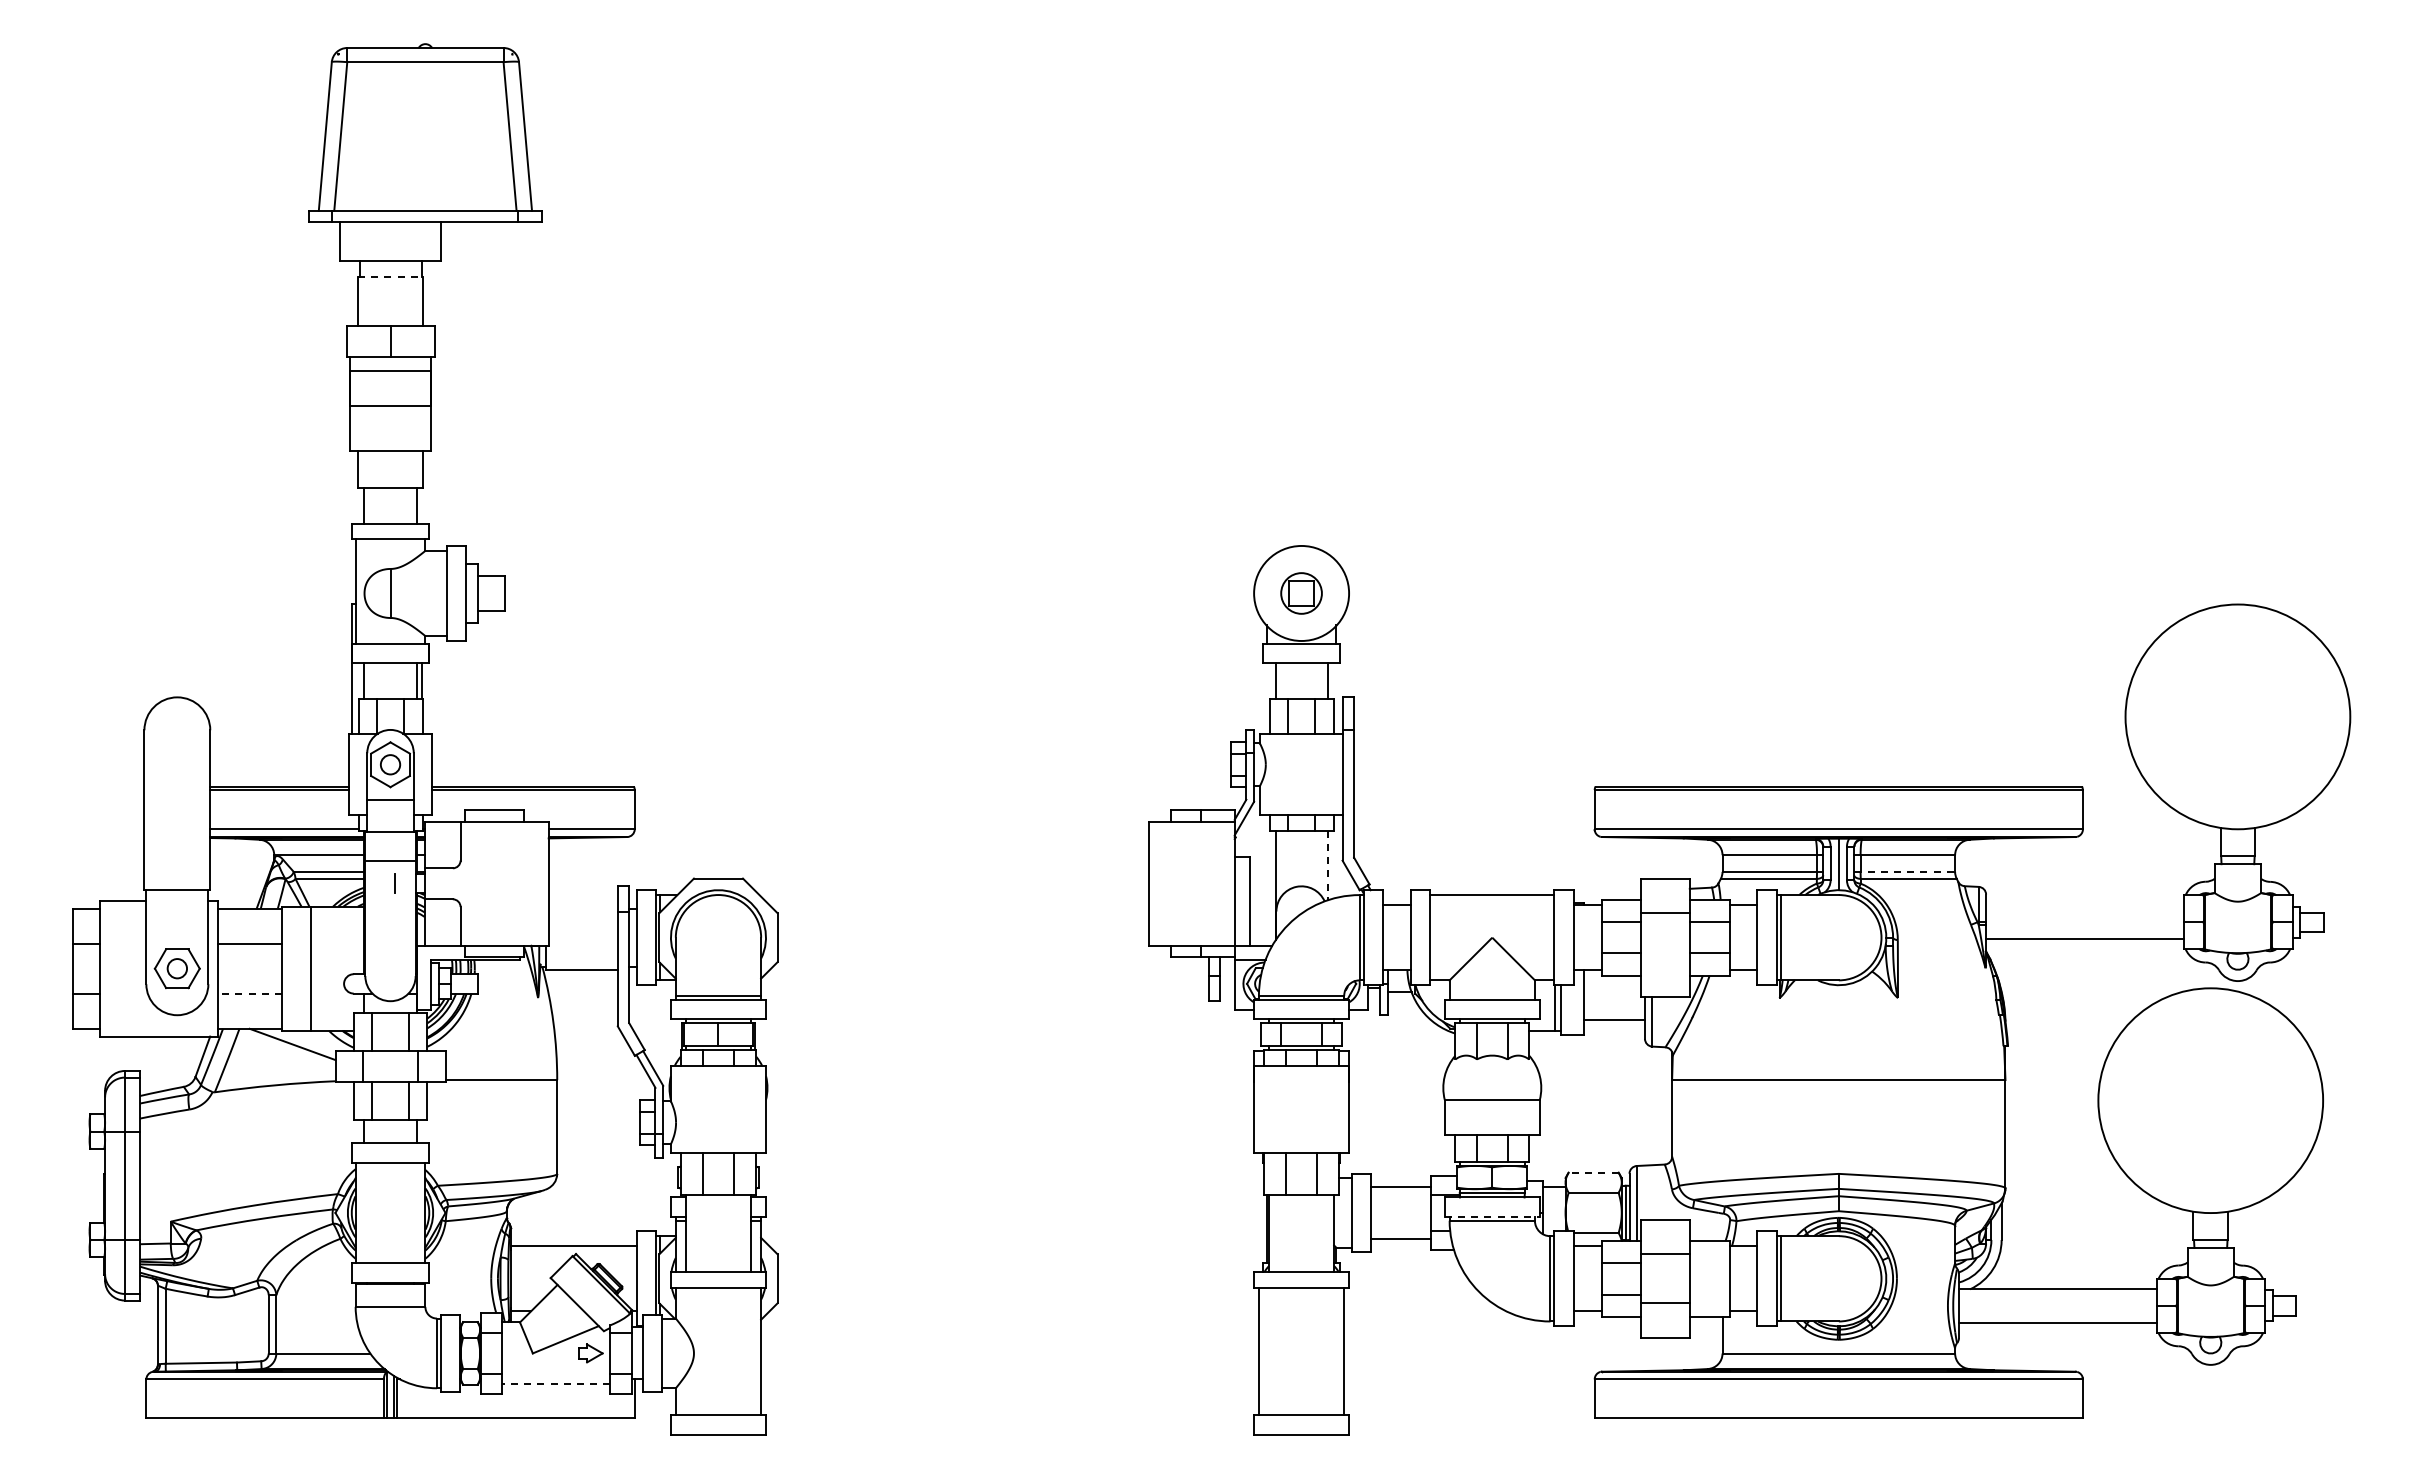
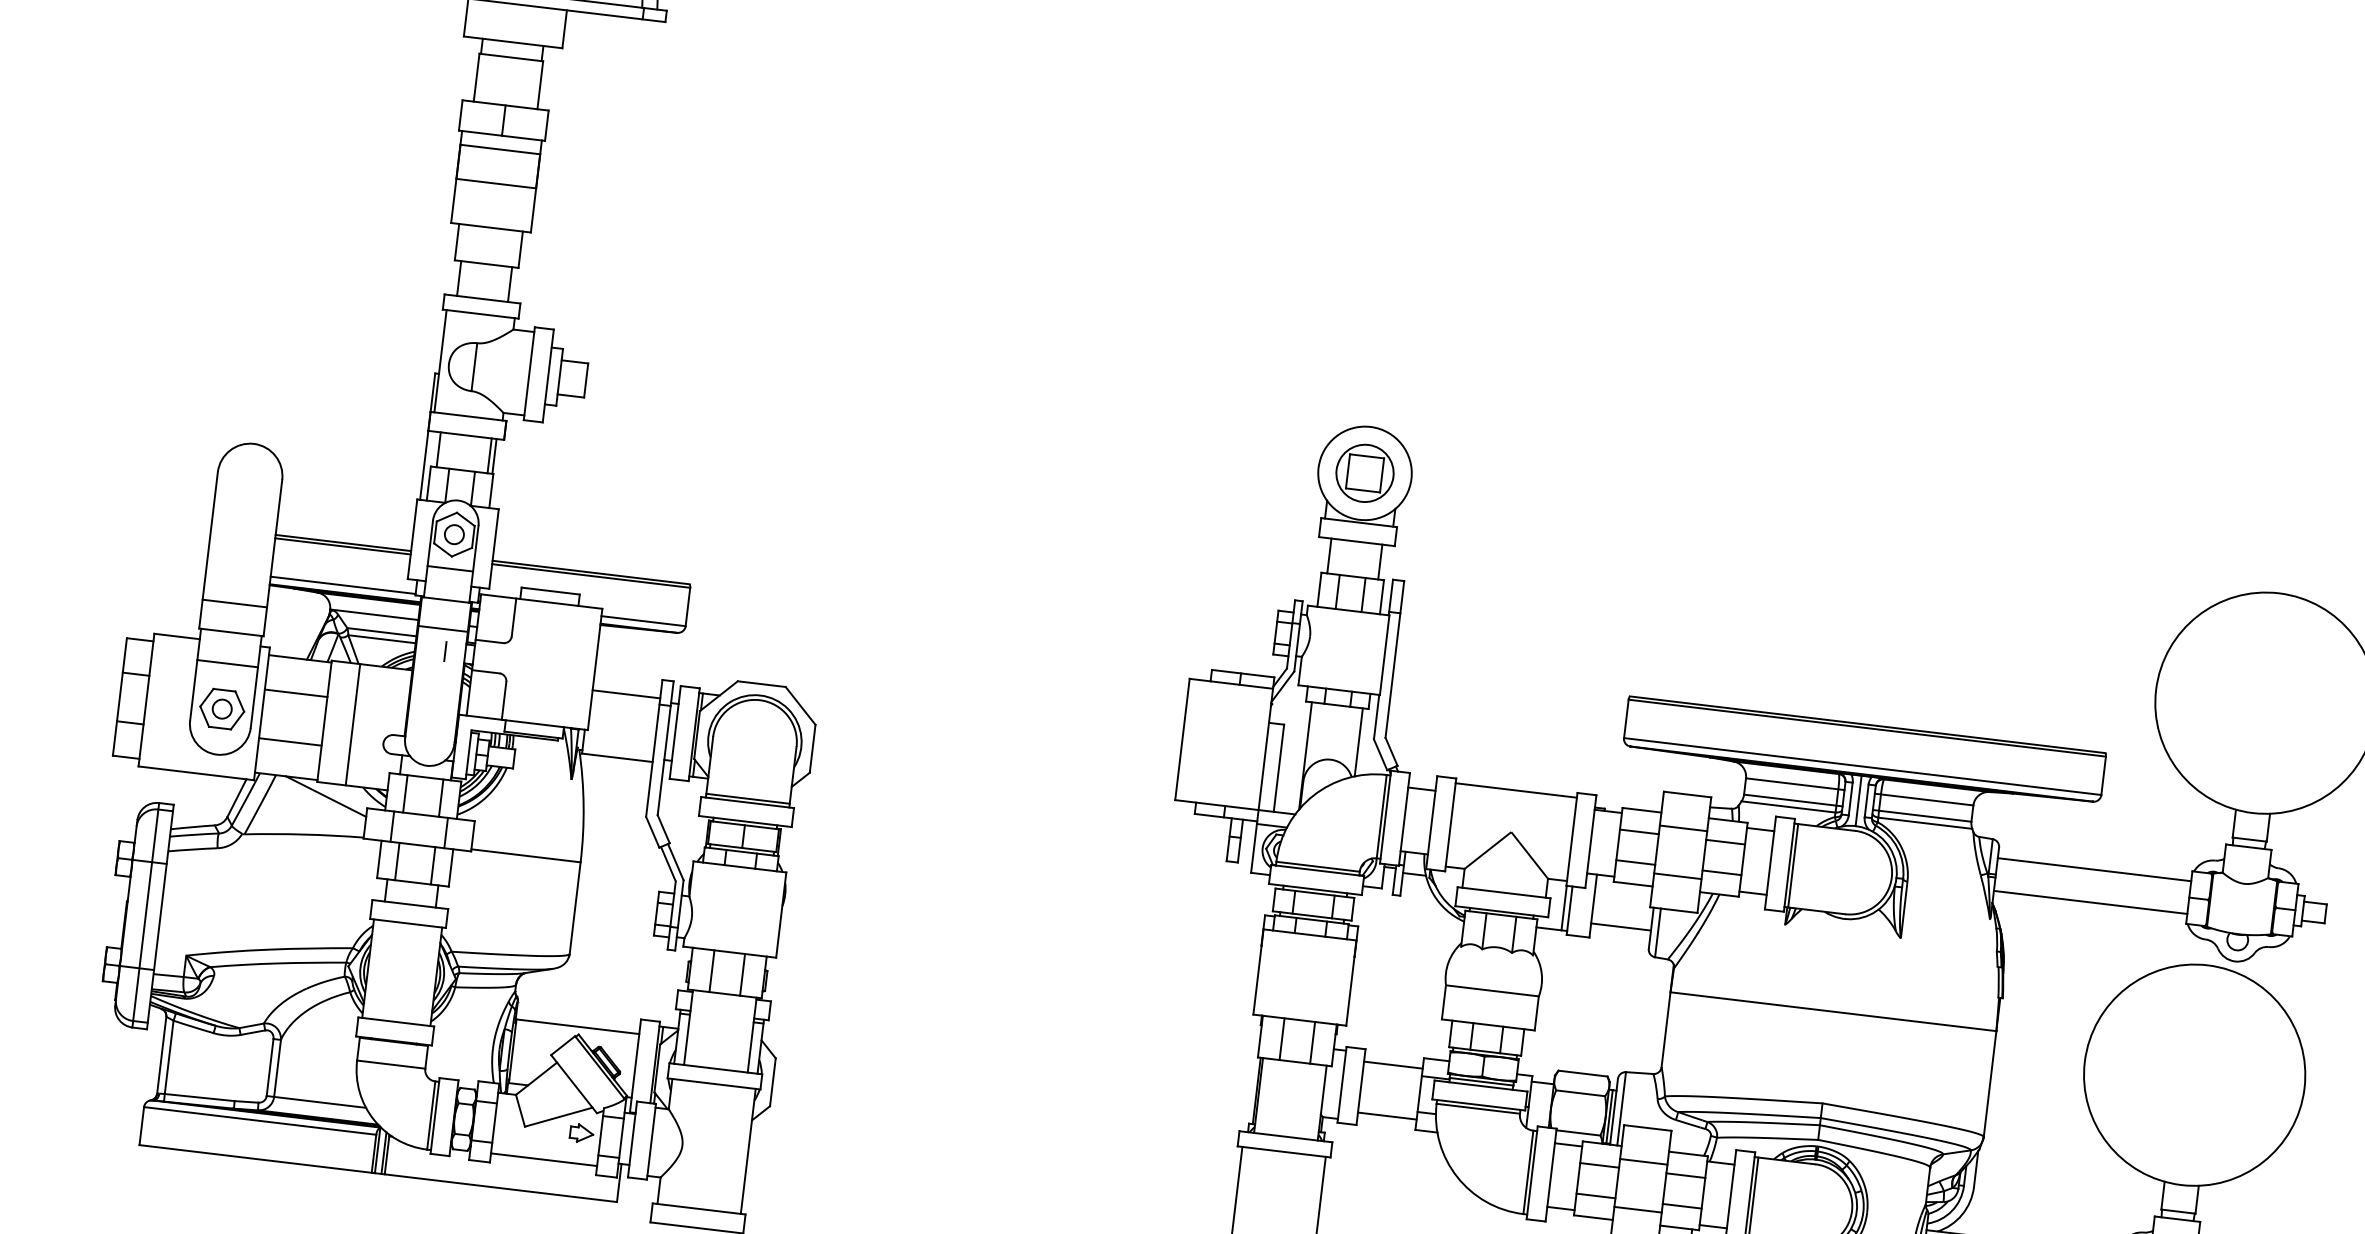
line: (390, 276) -> (511, 57), dashed -> solid
part: (1301, 593) -> (1364, 473), size x1.43
line: (177, 860) -> (235, 603), added
line: (1327, 865) -> (1358, 742), dashed -> solid
line: (1905, 871) -> (1922, 815), dashed -> solid
line: (582, 905) -> (625, 694), added
line: (2084, 905) -> (2094, 869), added
line: (177, 922) -> (227, 664), added
line: (1665, 962) -> (1677, 876), added
line: (249, 993) -> (289, 741), dashed -> solid
line: (1593, 1172) -> (1582, 1073), dashed -> solid
line: (1492, 1216) -> (1479, 1104), dashed -> solid
line: (1709, 1263) -> (1685, 1175), added
line: (1709, 1294) -> (1682, 1206), added
line: (555, 1384) -> (543, 1159), dashed -> solid

